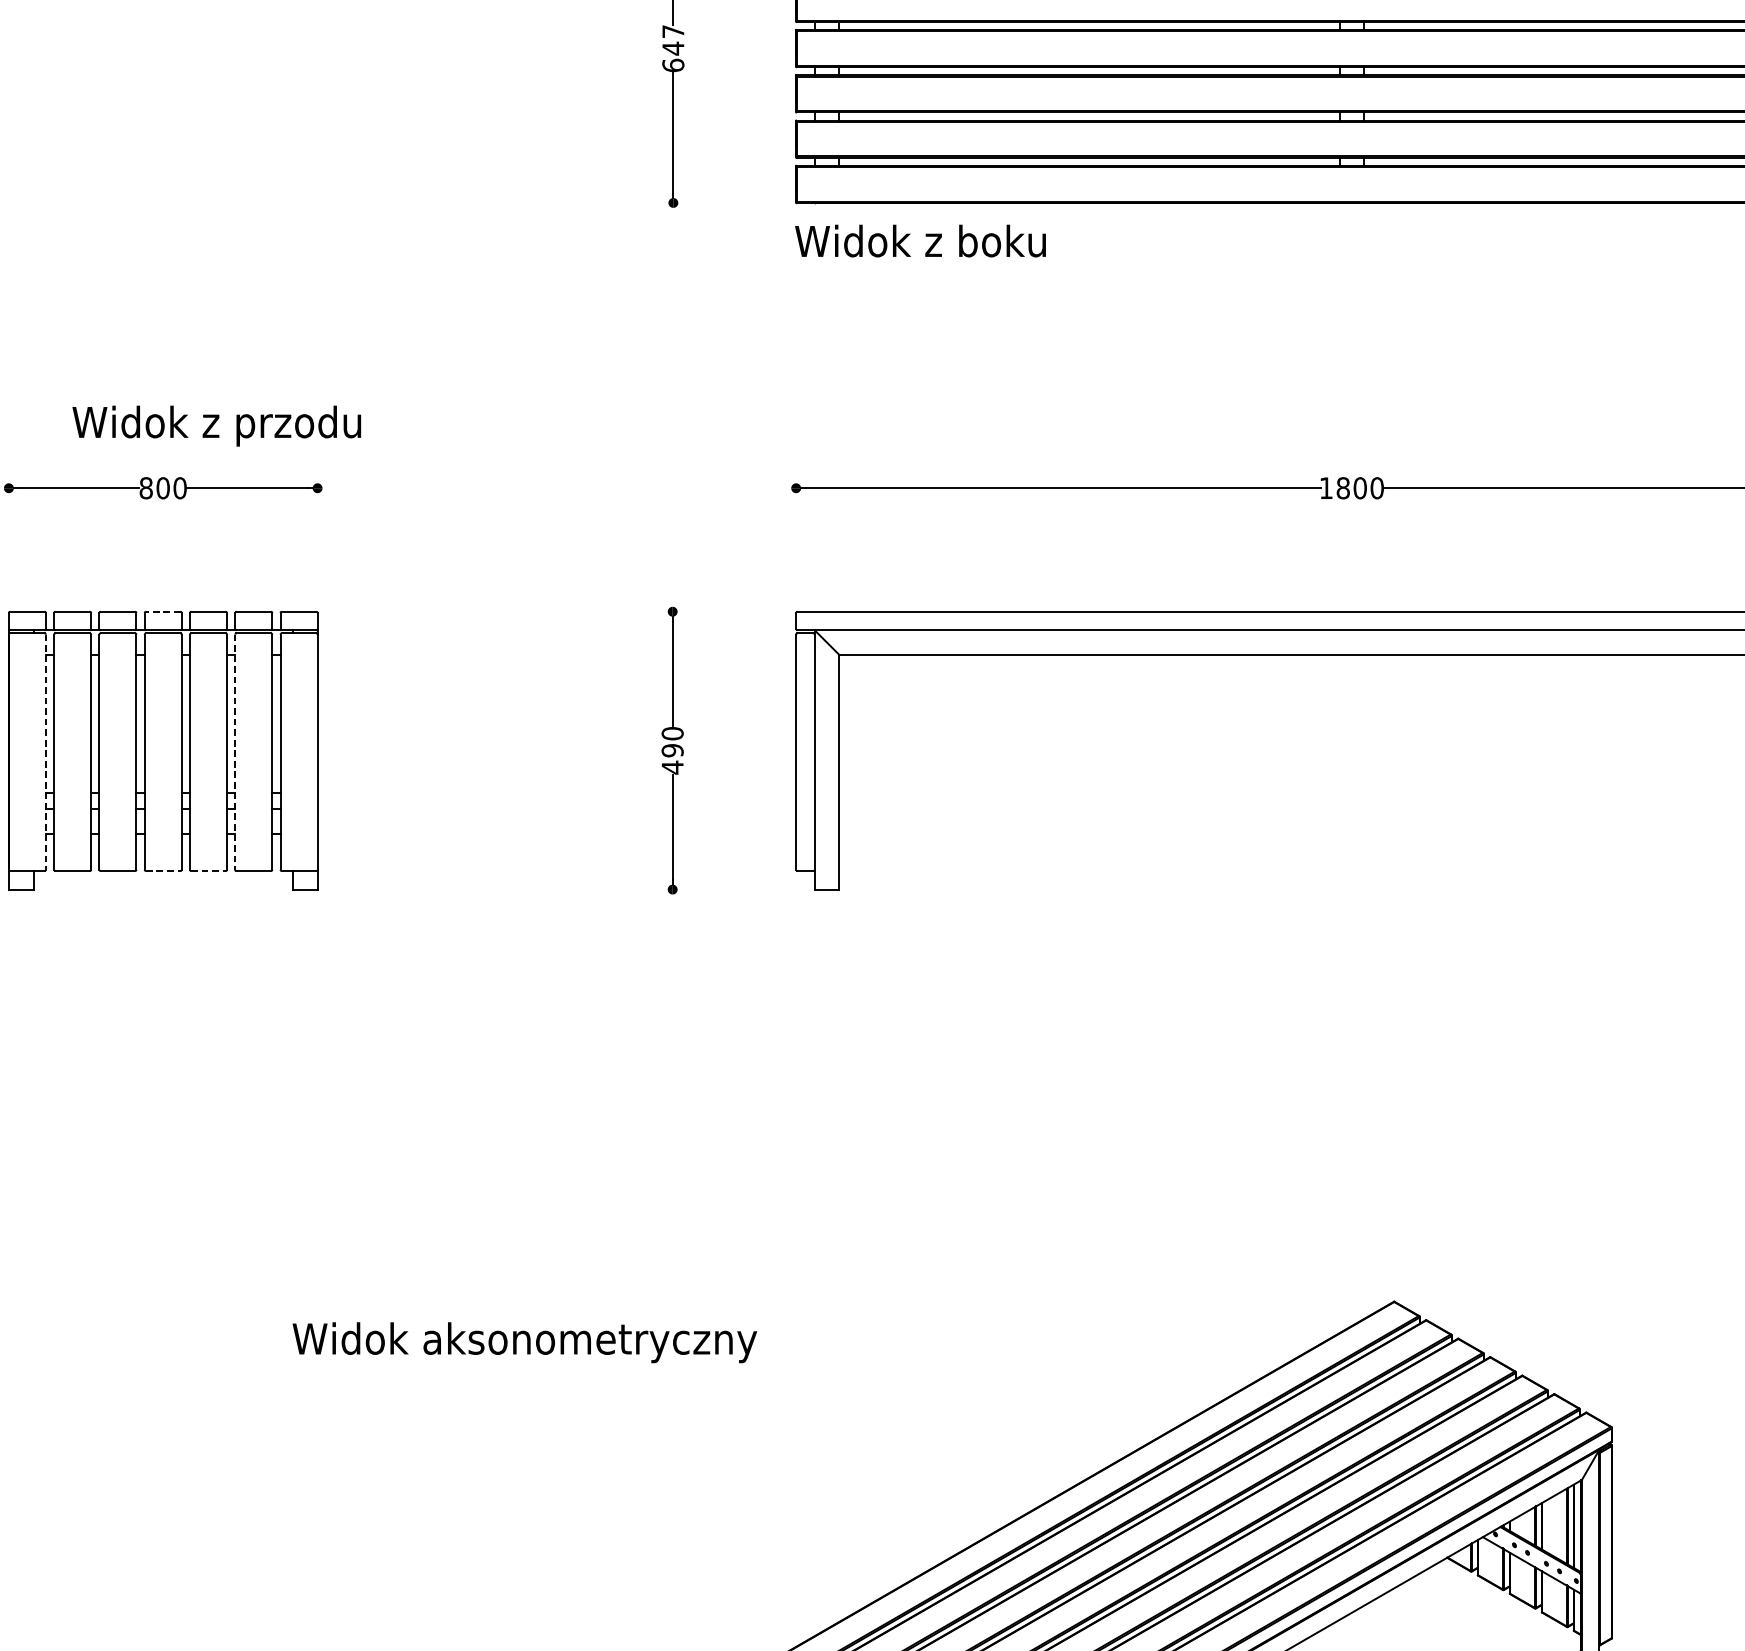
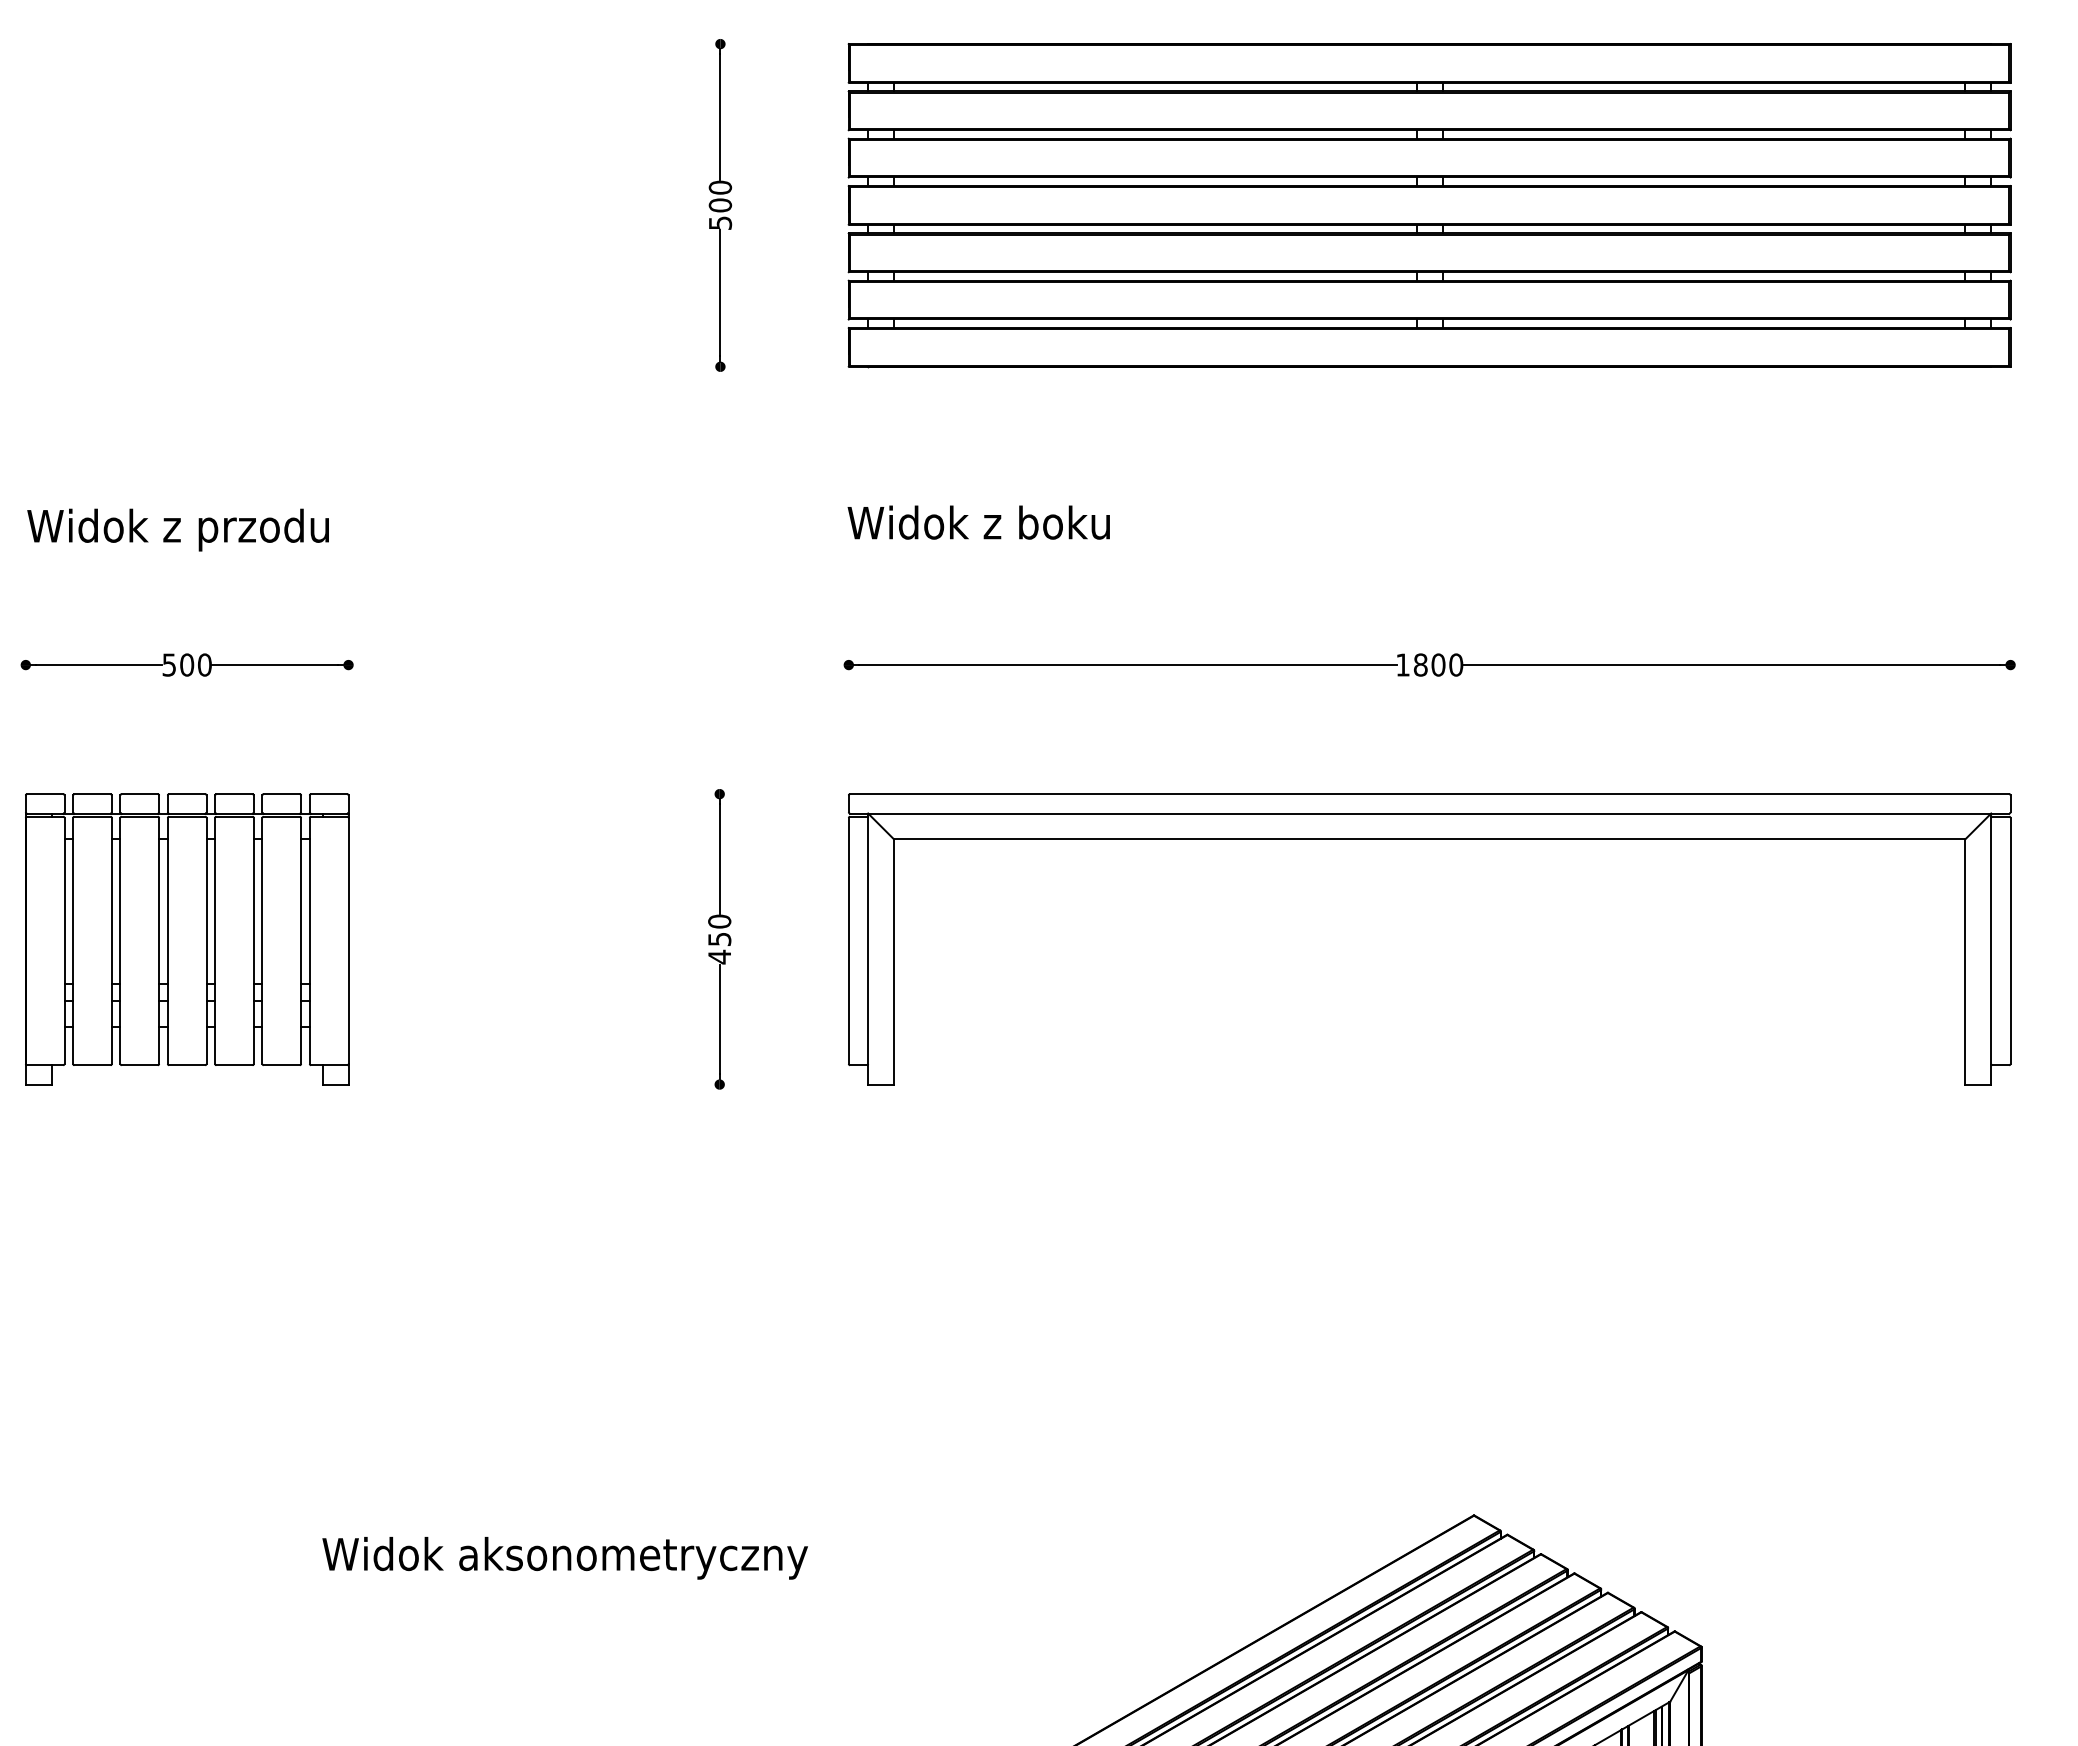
text: (673, 47) -> (720, 204), 647 -> 500
text: (920, 240) -> (978, 522), moved
text: (216, 425) -> (177, 529), moved
text: (146, 487) -> (169, 664), 800 -> 500
line: (162, 612) -> (186, 794), dashed -> solid
text: (672, 750) -> (719, 939), 490 -> 450
line: (45, 751) -> (64, 940), dashed -> solid
line: (235, 751) -> (262, 940), dashed -> solid
line: (163, 871) -> (187, 1065), dashed -> solid
line: (208, 871) -> (234, 1065), dashed -> solid

